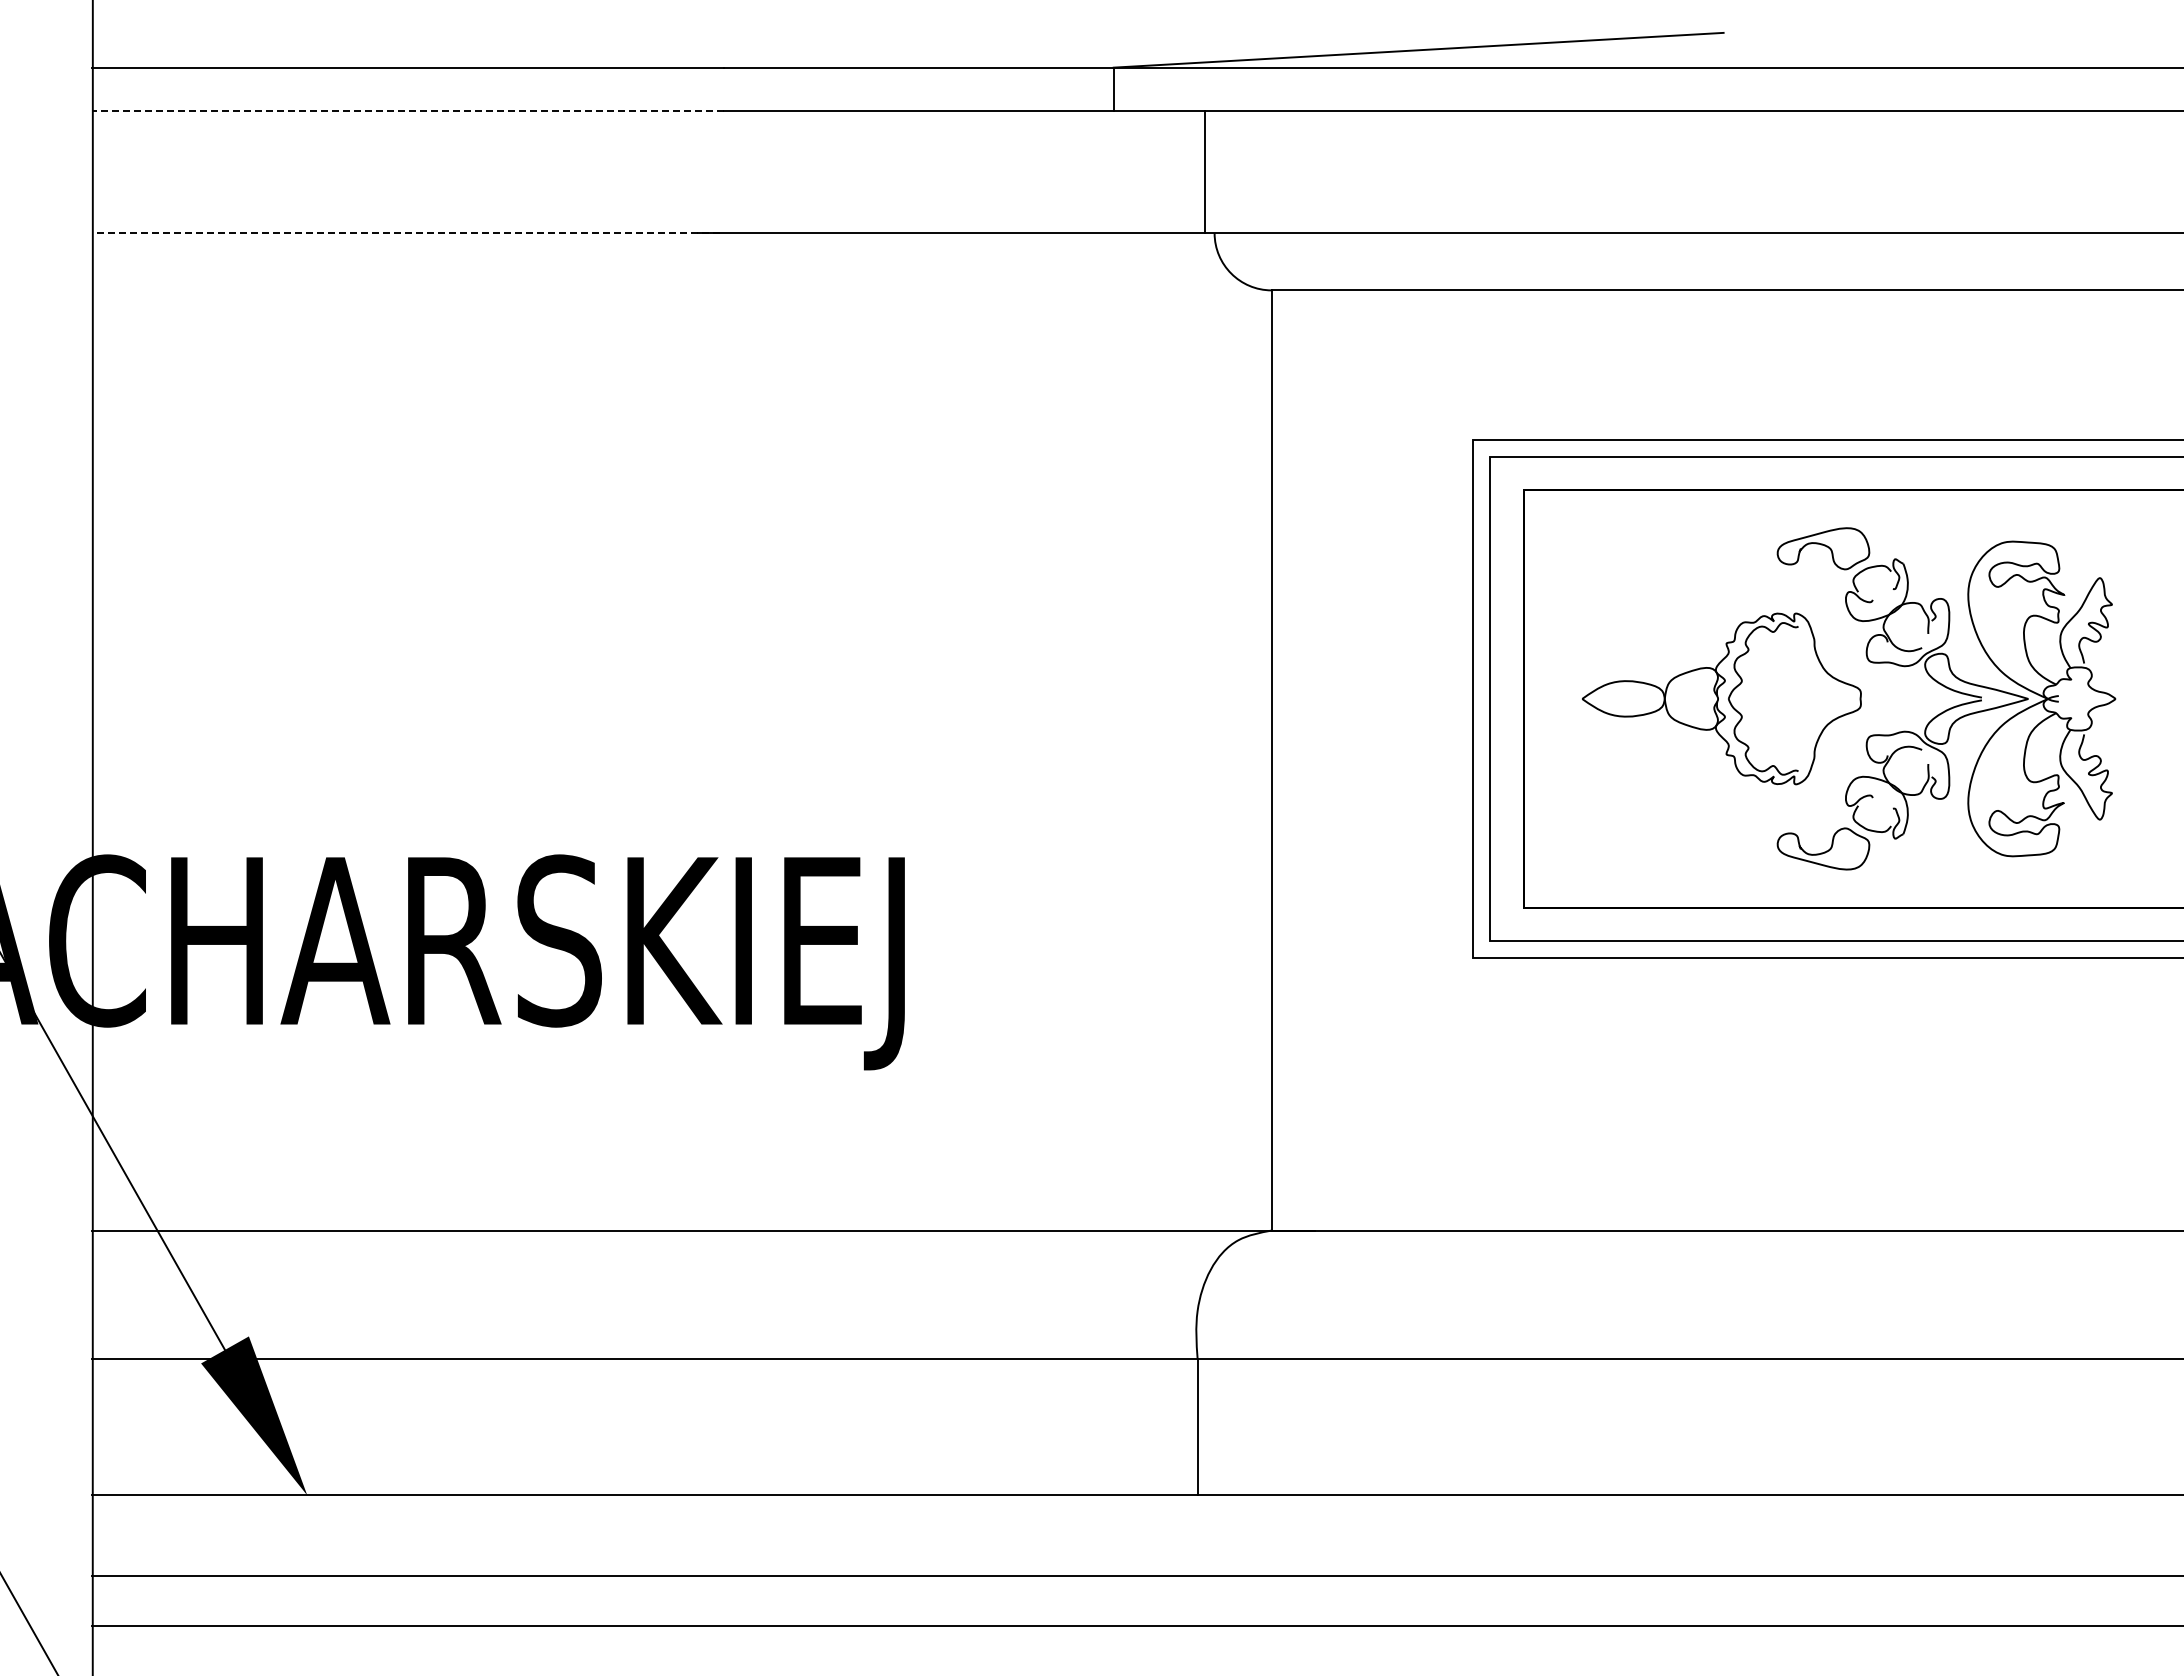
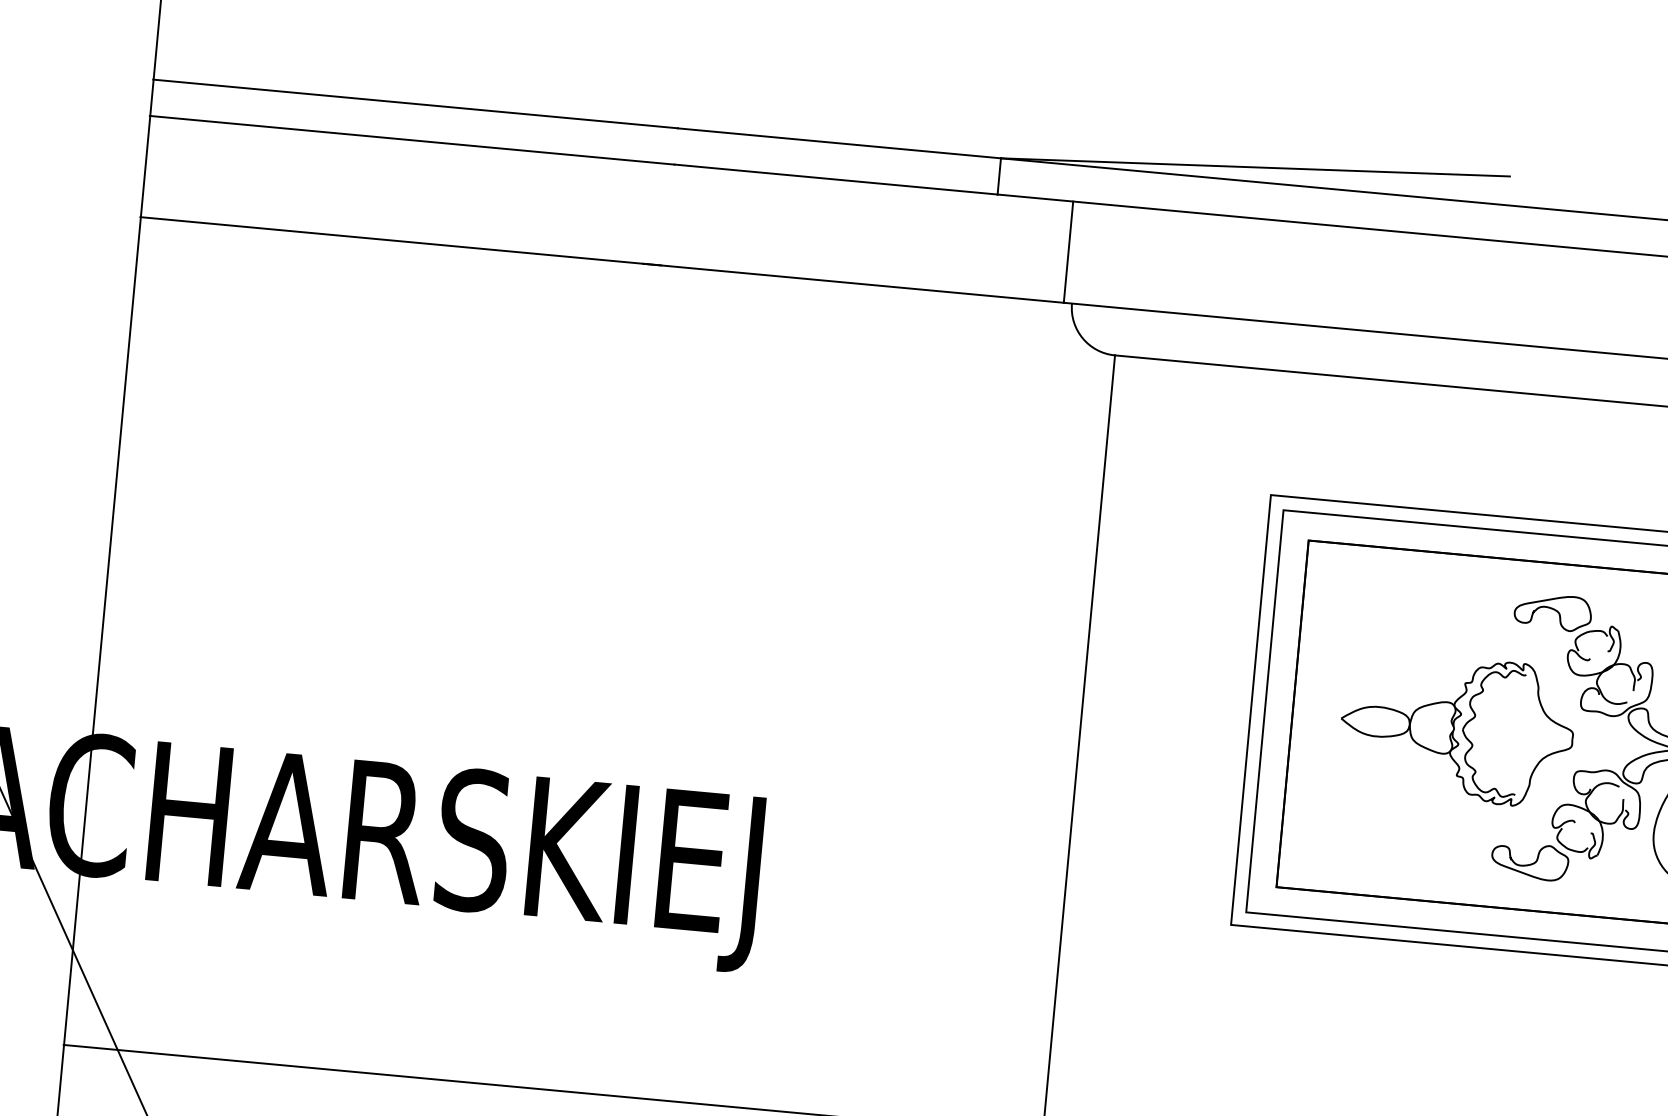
line: (407, 111) -> (411, 140), dashed -> solid
line: (405, 233) -> (400, 241), dashed -> solid

